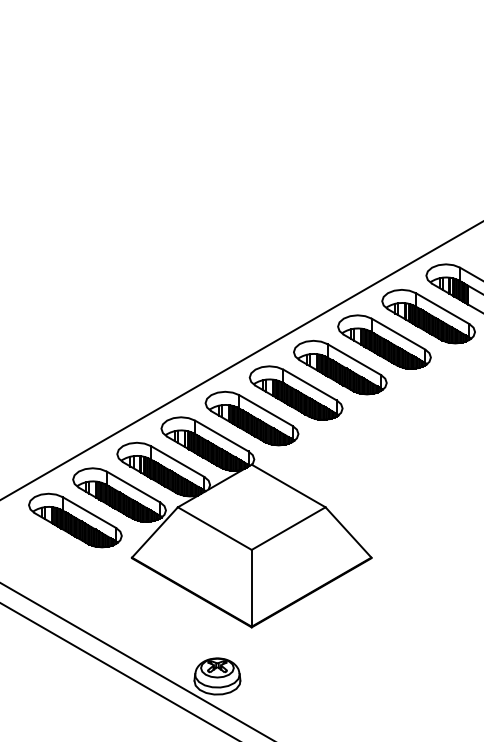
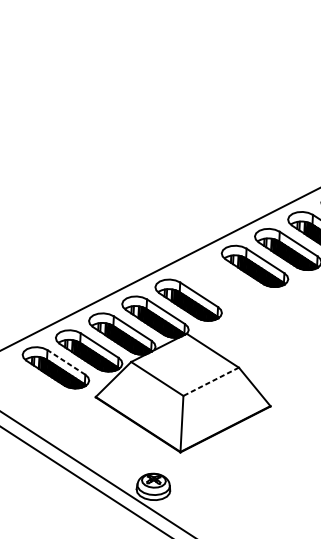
part: (295, 392) -> (221, 282), removed
line: (89, 512) -> (66, 362), solid -> dashed
line: (288, 528) -> (211, 381), solid -> dashed

